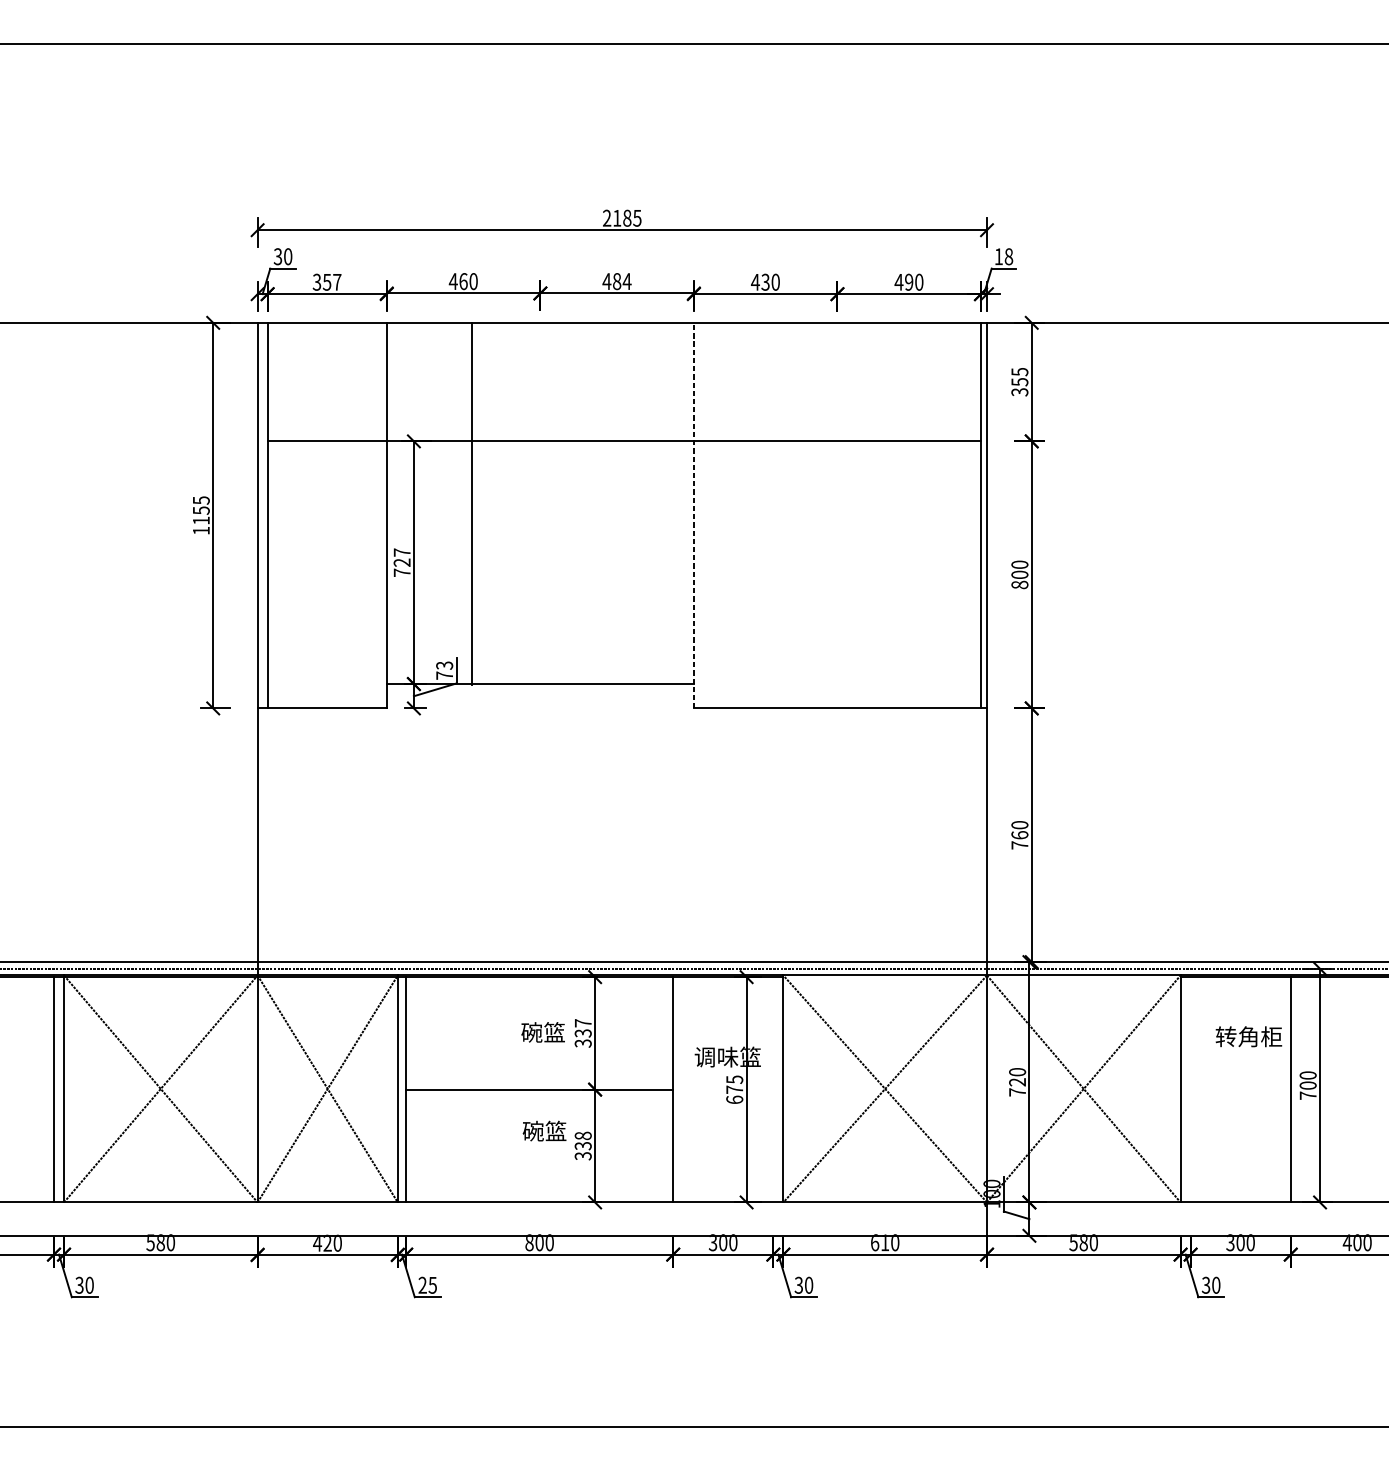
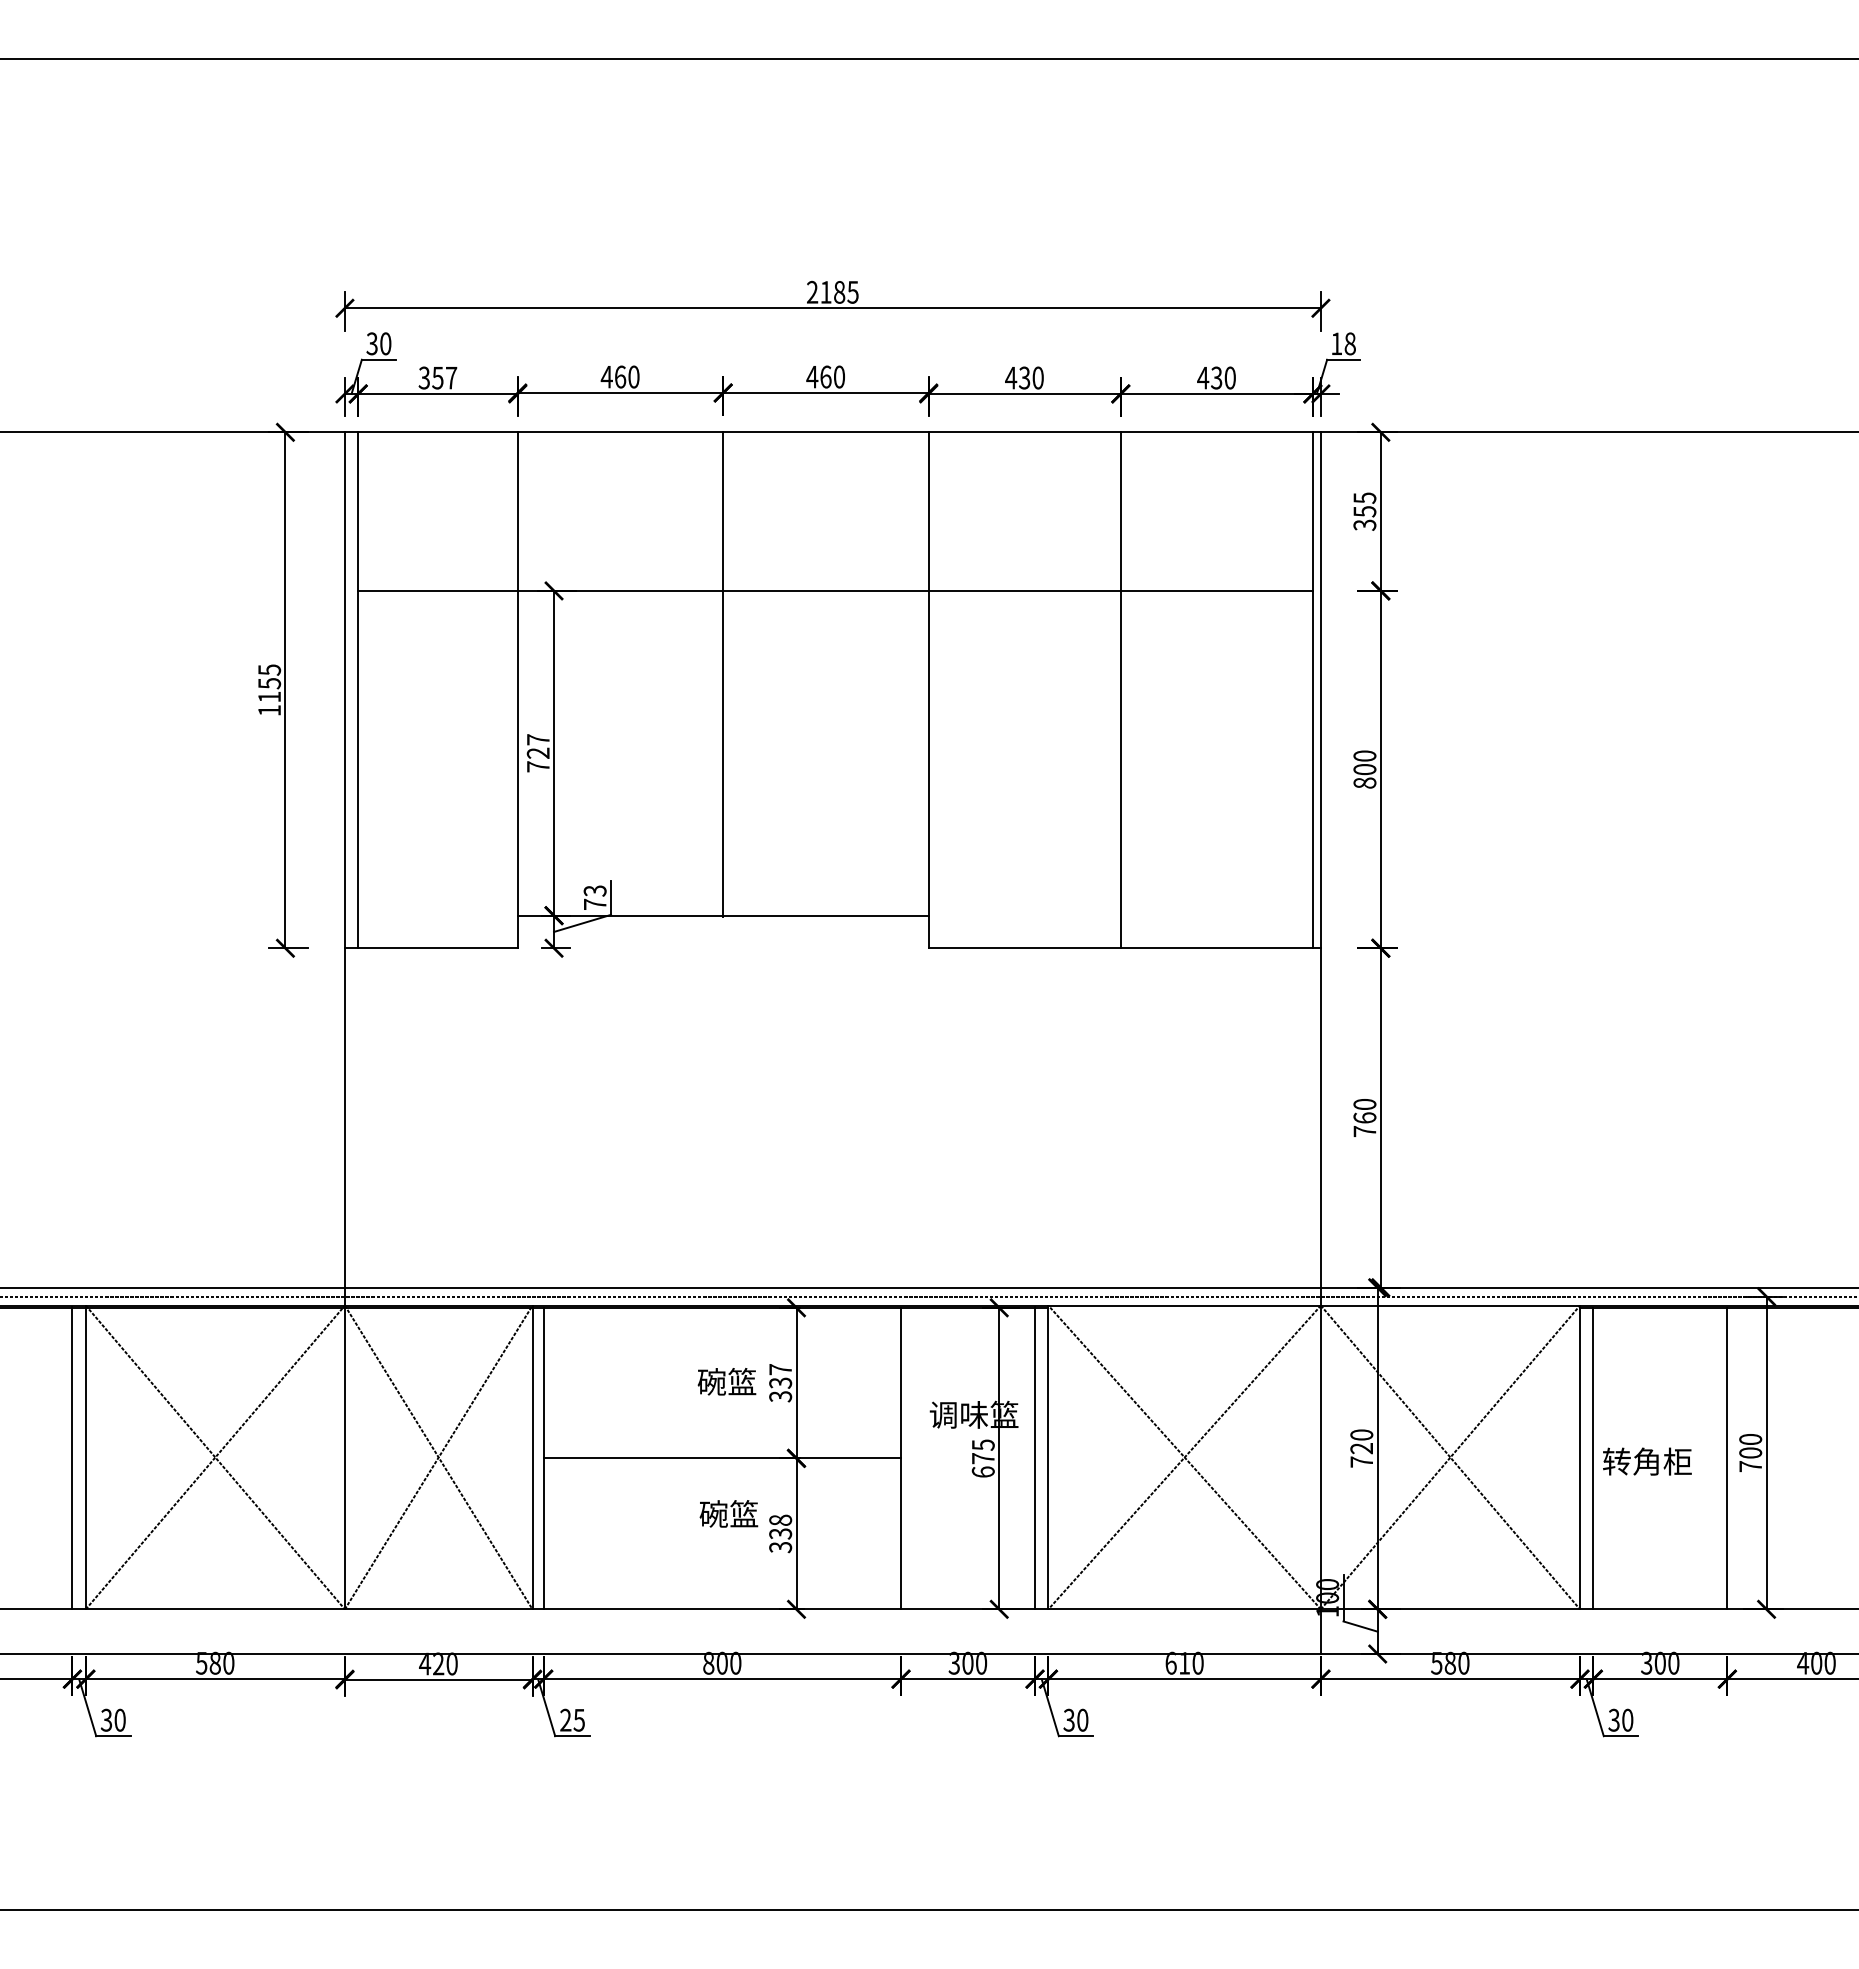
text: (622, 281) -> (832, 376), 484 -> 460
text: (908, 282) -> (1216, 378), 490 -> 430
line: (471, 503) -> (723, 674), moved
line: (693, 515) -> (928, 690), dashed -> solid
line: (837, 515) -> (1120, 690), added
text: (1248, 1036) -> (1647, 1461), moved
line: (773, 1089) -> (1035, 1458), added
line: (1190, 1089) -> (1593, 1458), added

